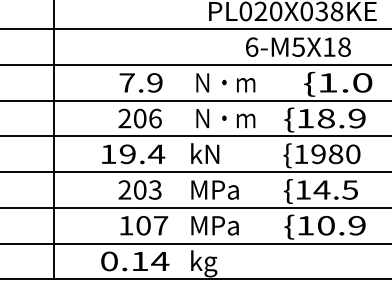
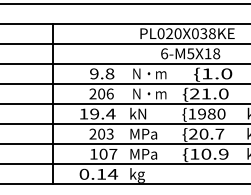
text: (141, 82) -> (102, 73), 7.9 -> 9.8
text: (331, 117) -> (209, 93), 18.9 -> 21.0
text: (326, 188) -> (206, 133), 14.5 -> 20.7

